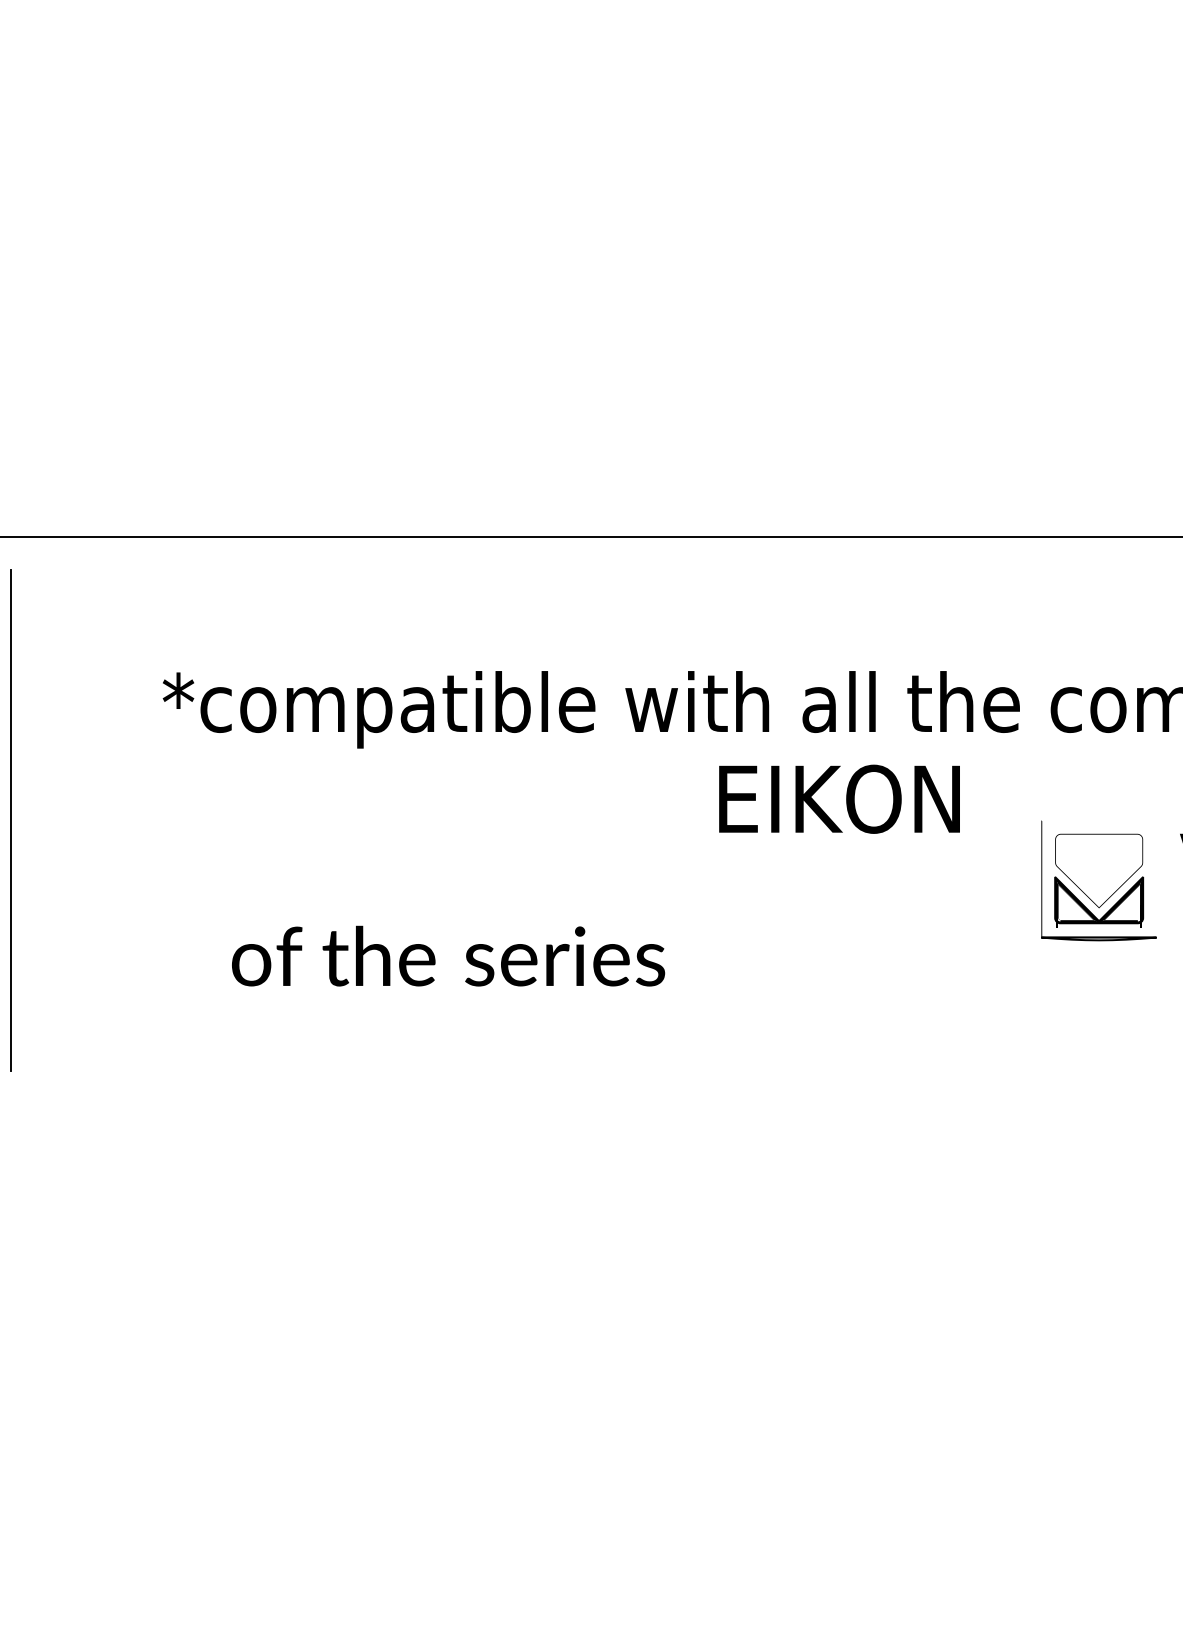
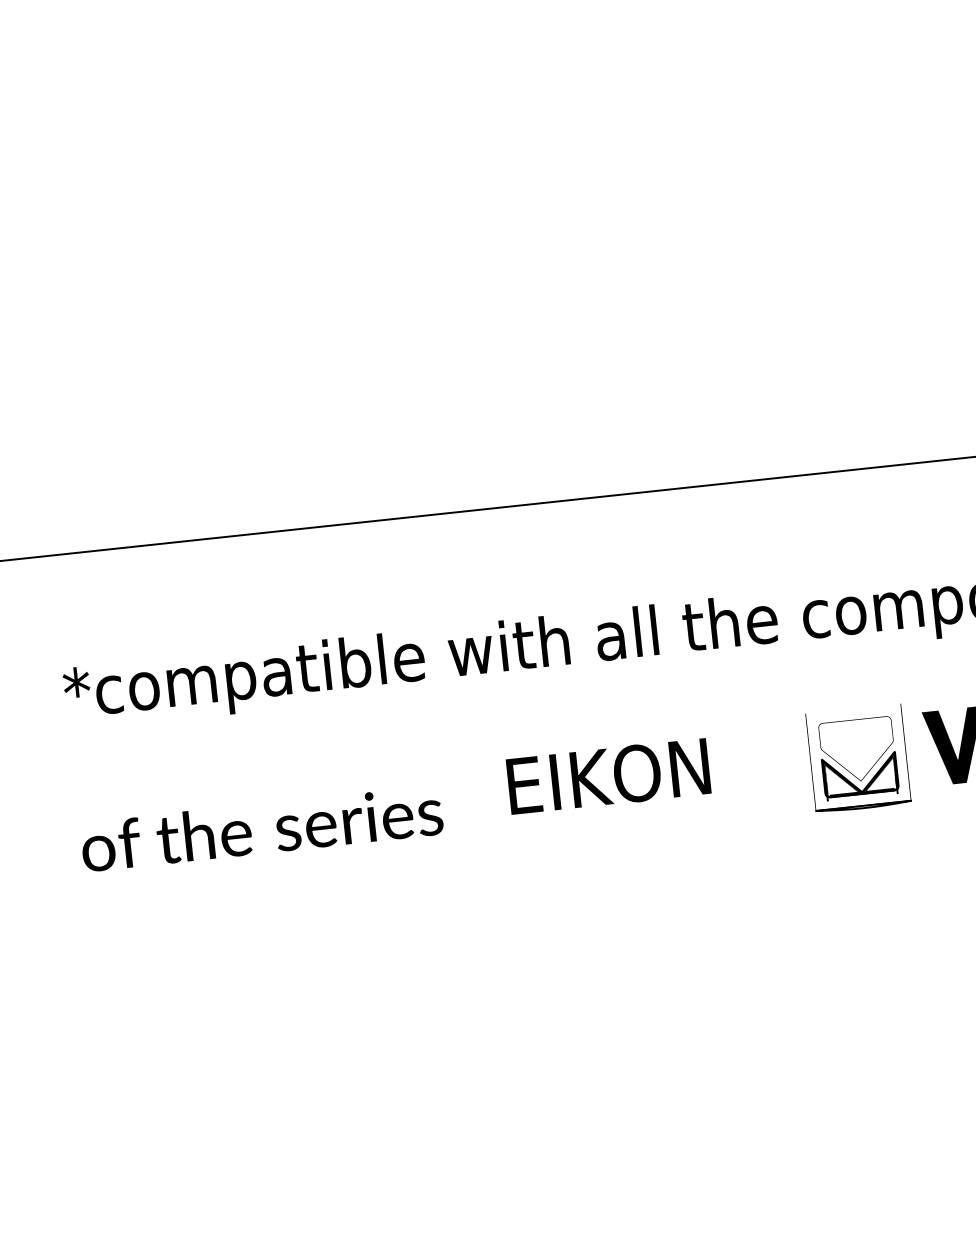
text: (839, 798) -> (608, 775), moved
fill: (1155, 878) -> (905, 751), added
text: (448, 955) -> (261, 828), moved

